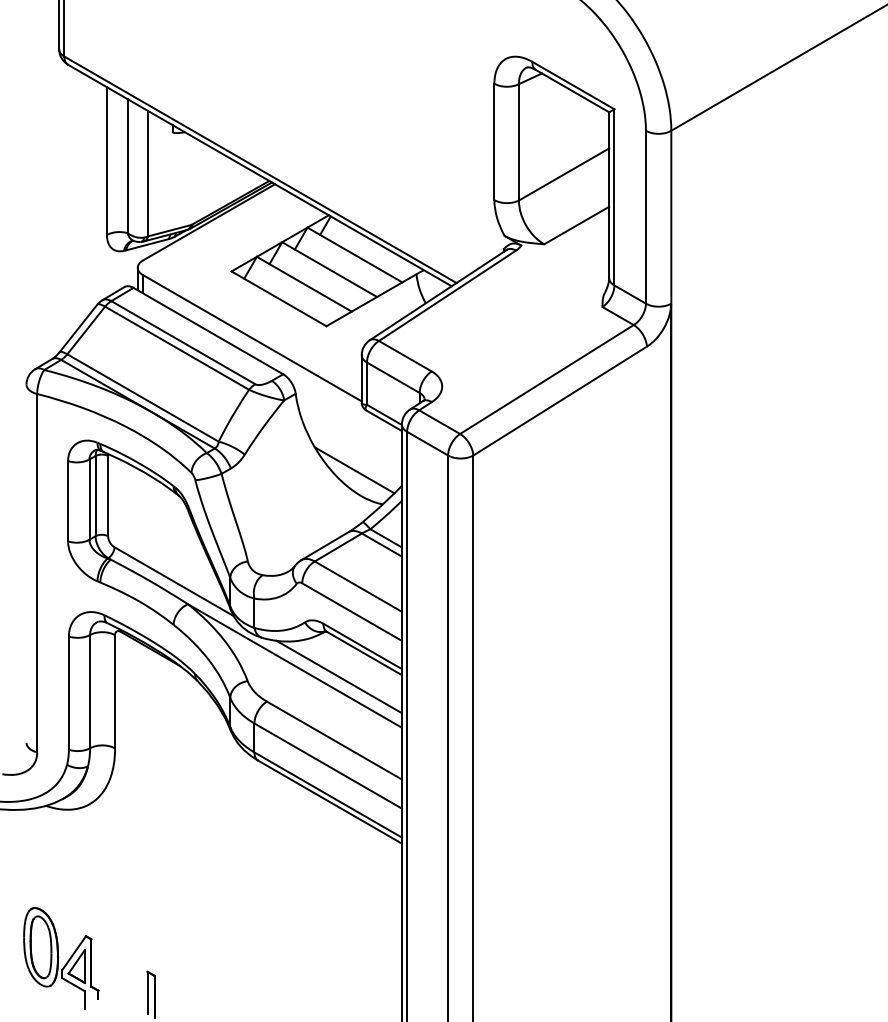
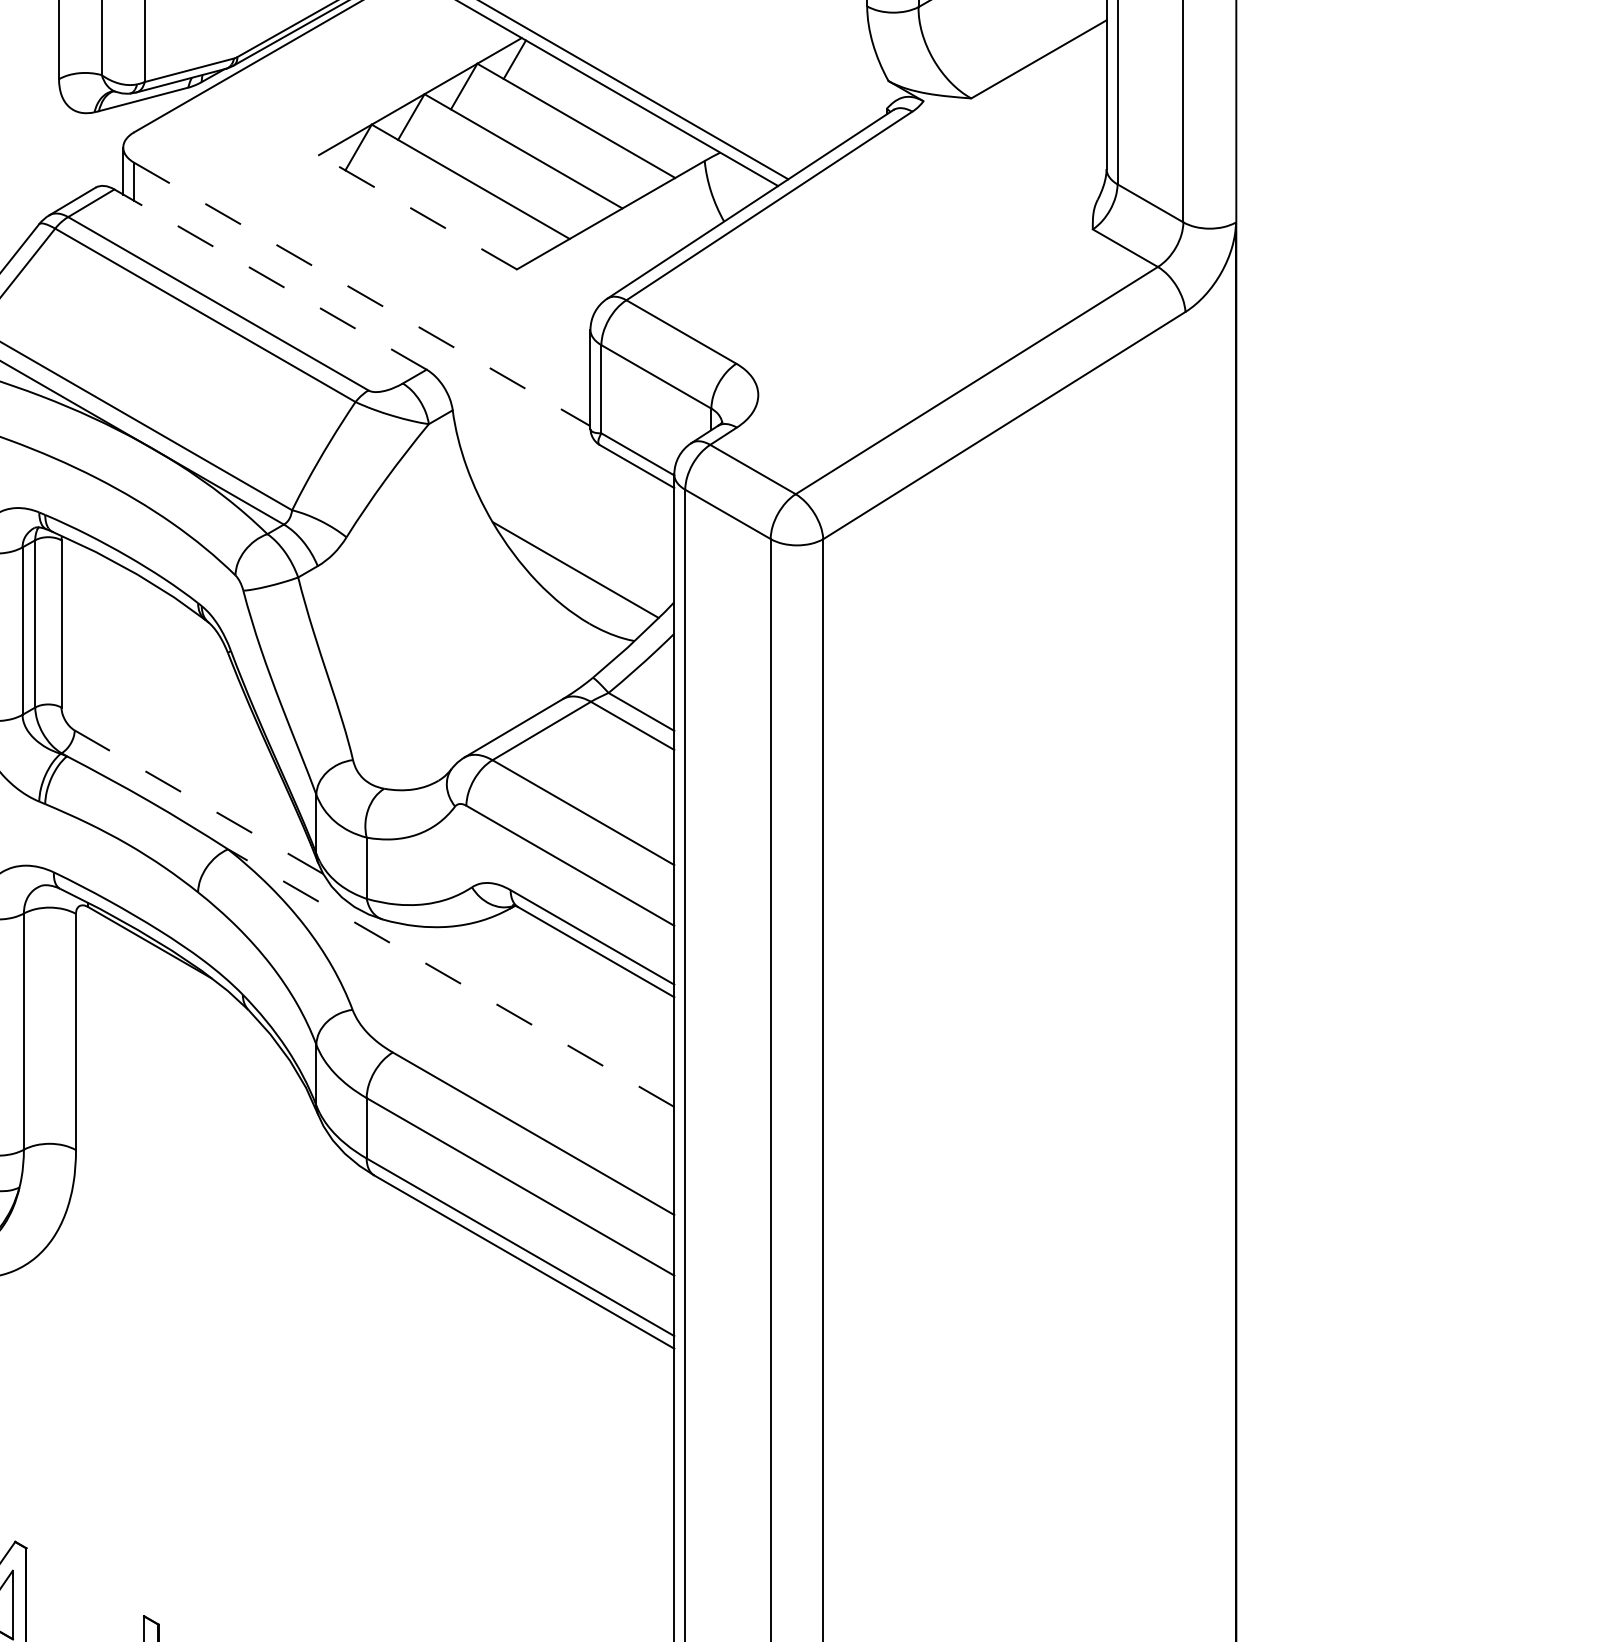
line: (279, 298) -> (418, 211), solid -> dashed
line: (207, 330) -> (268, 278), solid -> dashed
line: (252, 338) -> (362, 295), solid -> dashed
line: (174, 581) -> (199, 801), solid -> dashed
line: (294, 665) -> (450, 977), solid -> dashed
line: (338, 676) -> (542, 1000), removed

